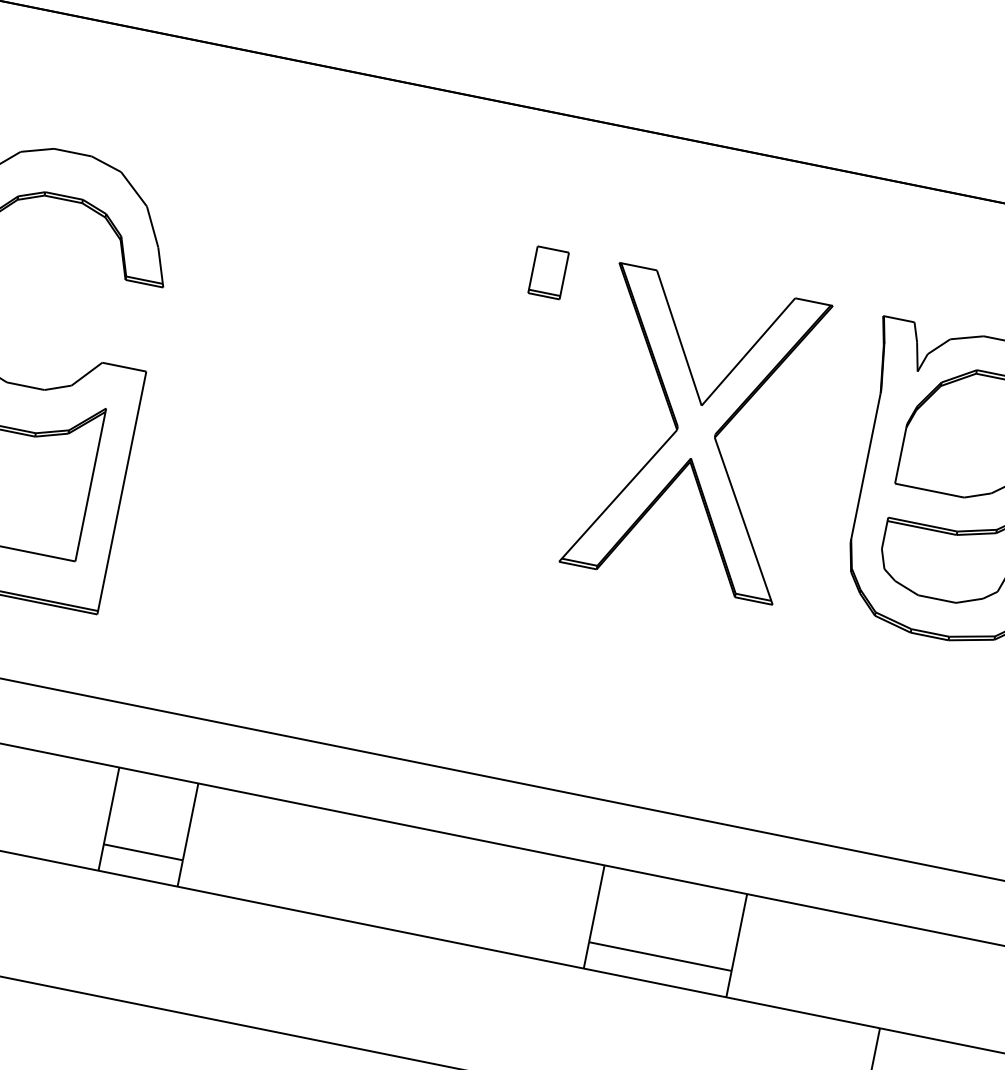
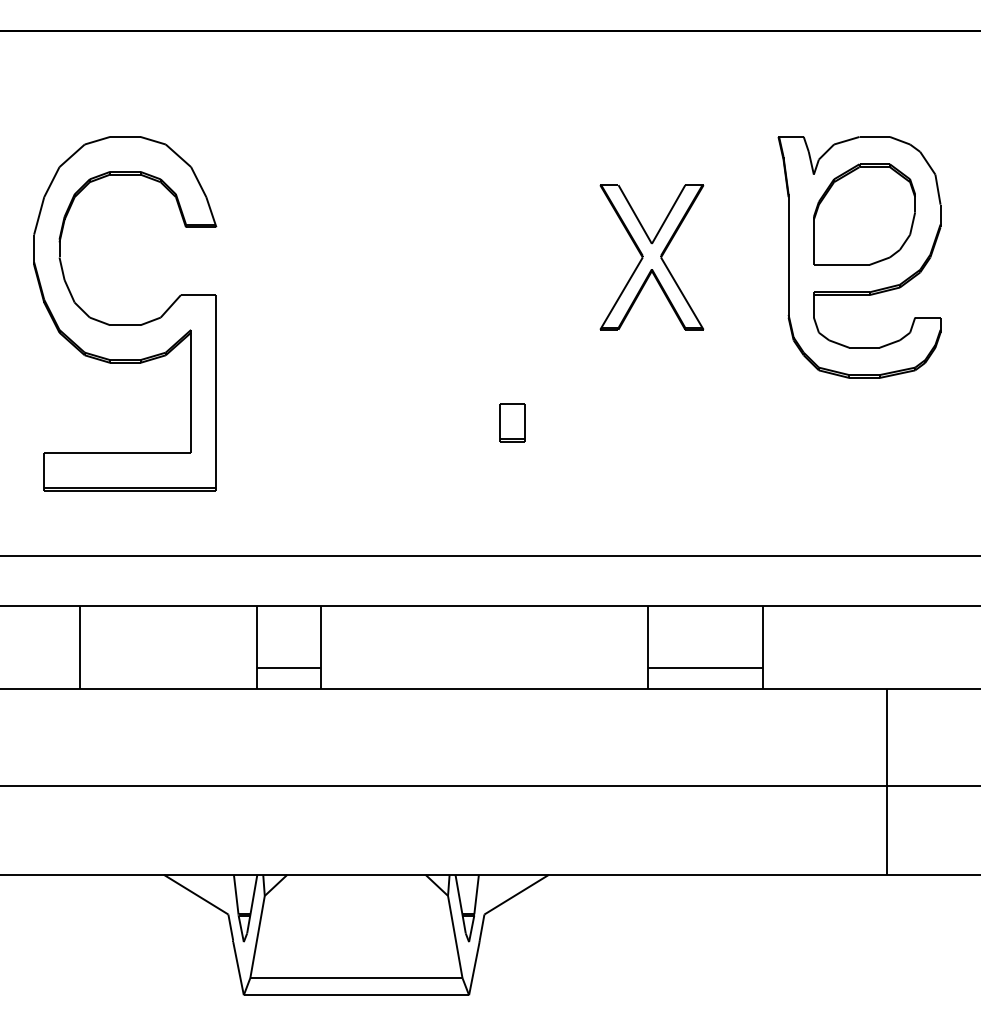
part: (548, 272) -> (512, 422), moved
part: (695, 433) -> (651, 257), size x0.6

